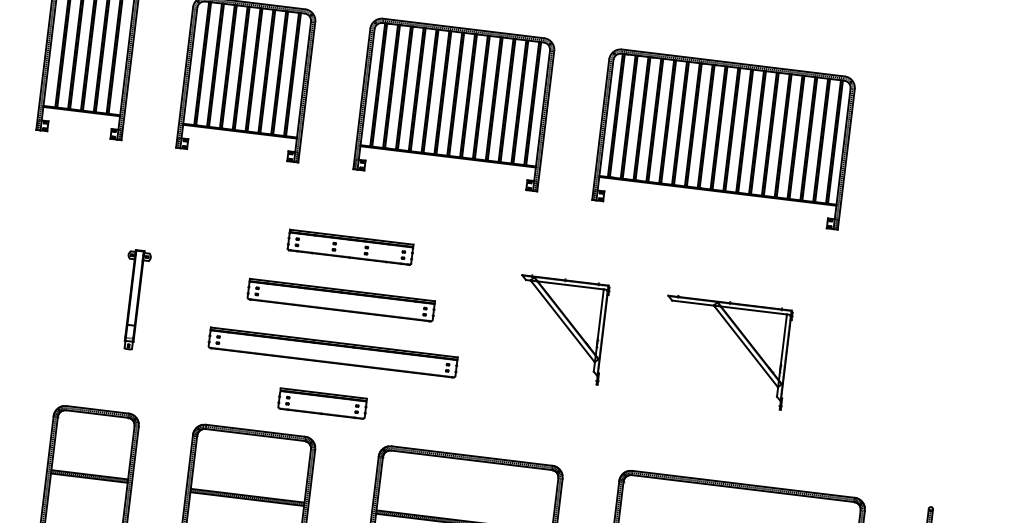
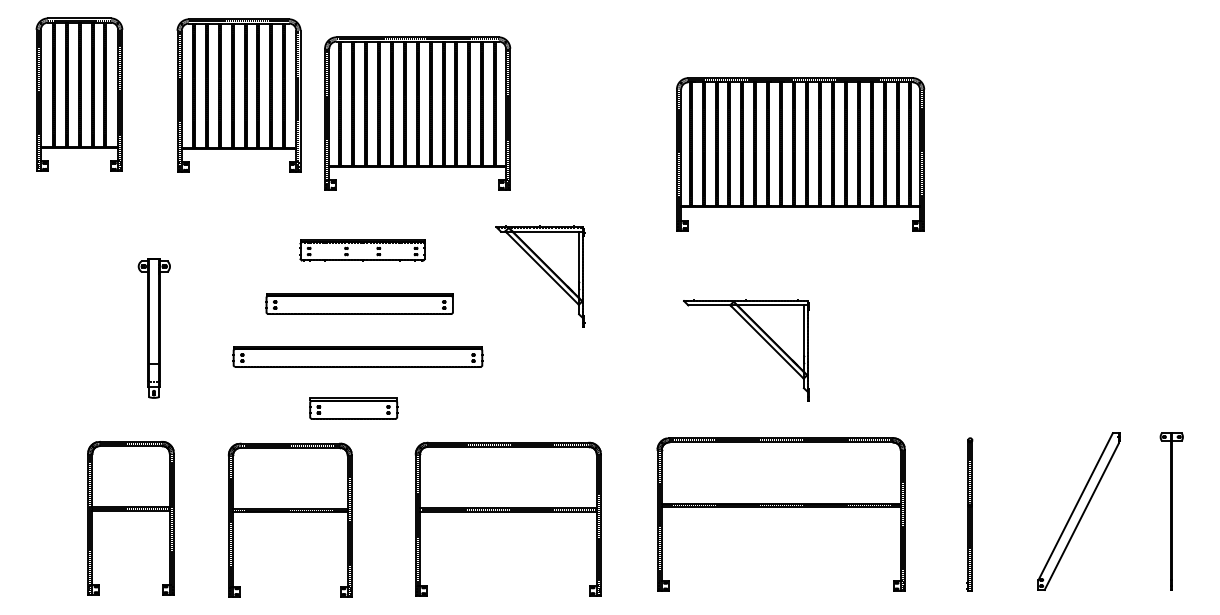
part: (454, 104) -> (417, 113), moved
part: (724, 138) -> (800, 154), moved
part: (134, 300) -> (154, 328), size x1.4
part: (564, 324) -> (544, 271), moved
part: (740, 340) -> (760, 336), moved

